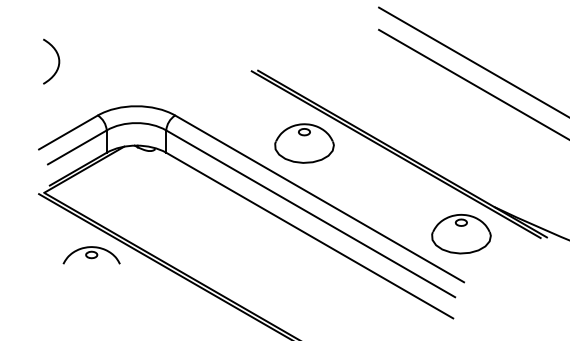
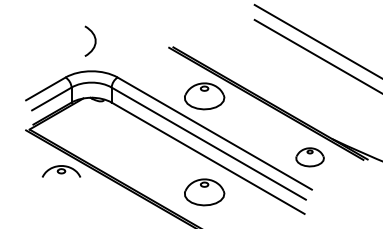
curve: (57, 60) -> (94, 40), moved
part: (460, 234) -> (309, 157), size x0.7
part: (304, 286) -> (204, 192), added

